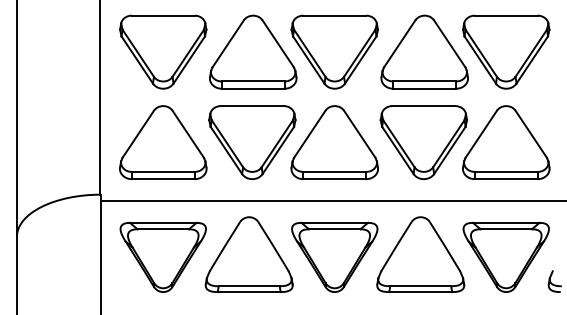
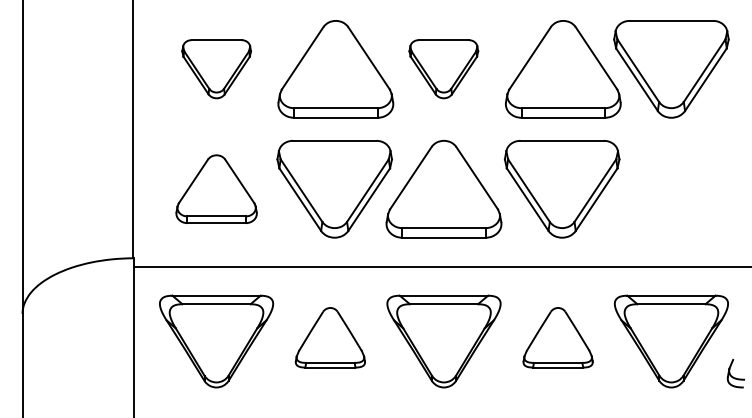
part: (163, 51) -> (216, 68), size x0.6
part: (334, 51) -> (443, 68), size x0.6
part: (163, 142) -> (216, 189), size x0.7
part: (506, 142) -> (671, 189), removed
part: (248, 254) -> (329, 337), size x0.6
part: (420, 254) -> (557, 337), size x0.6

